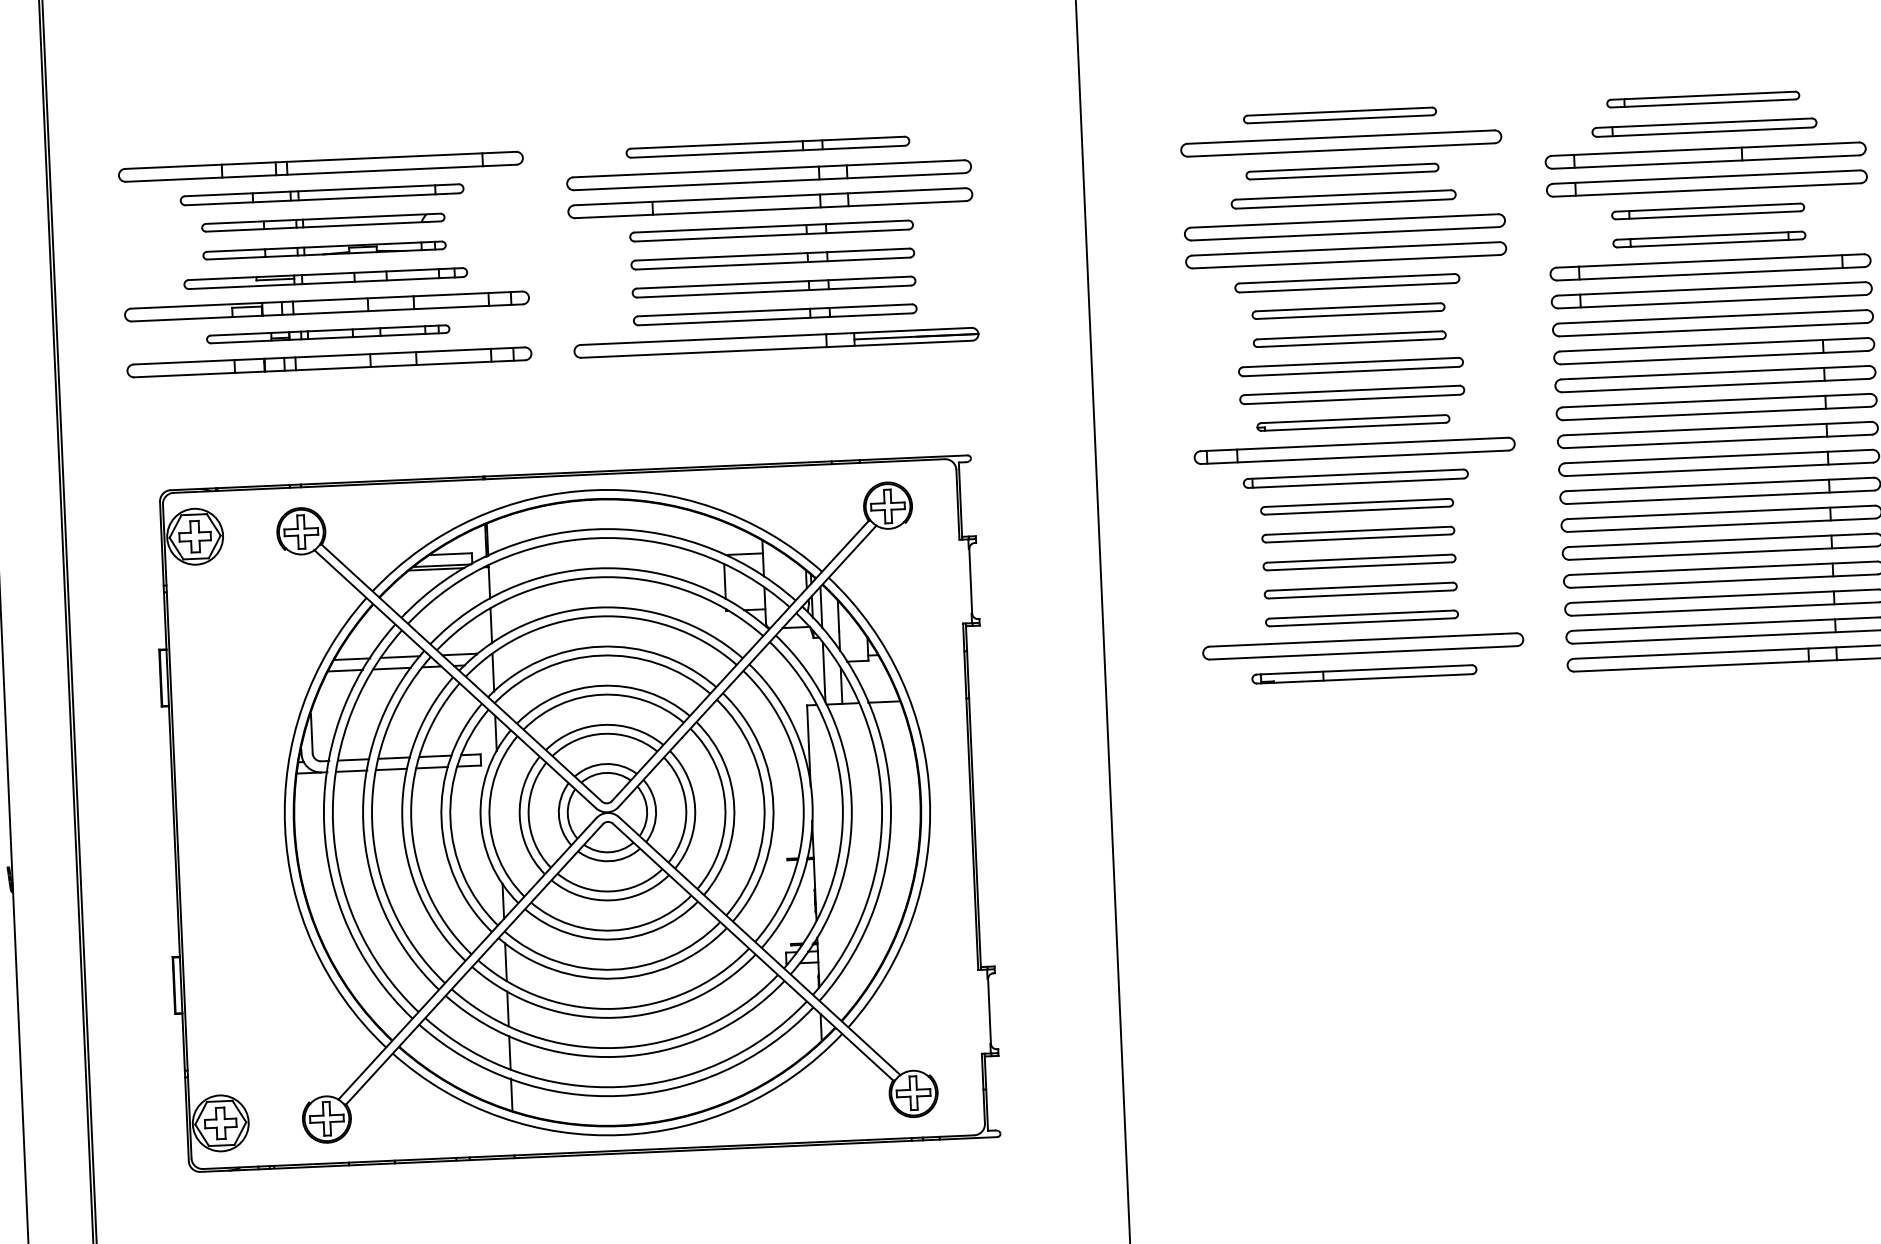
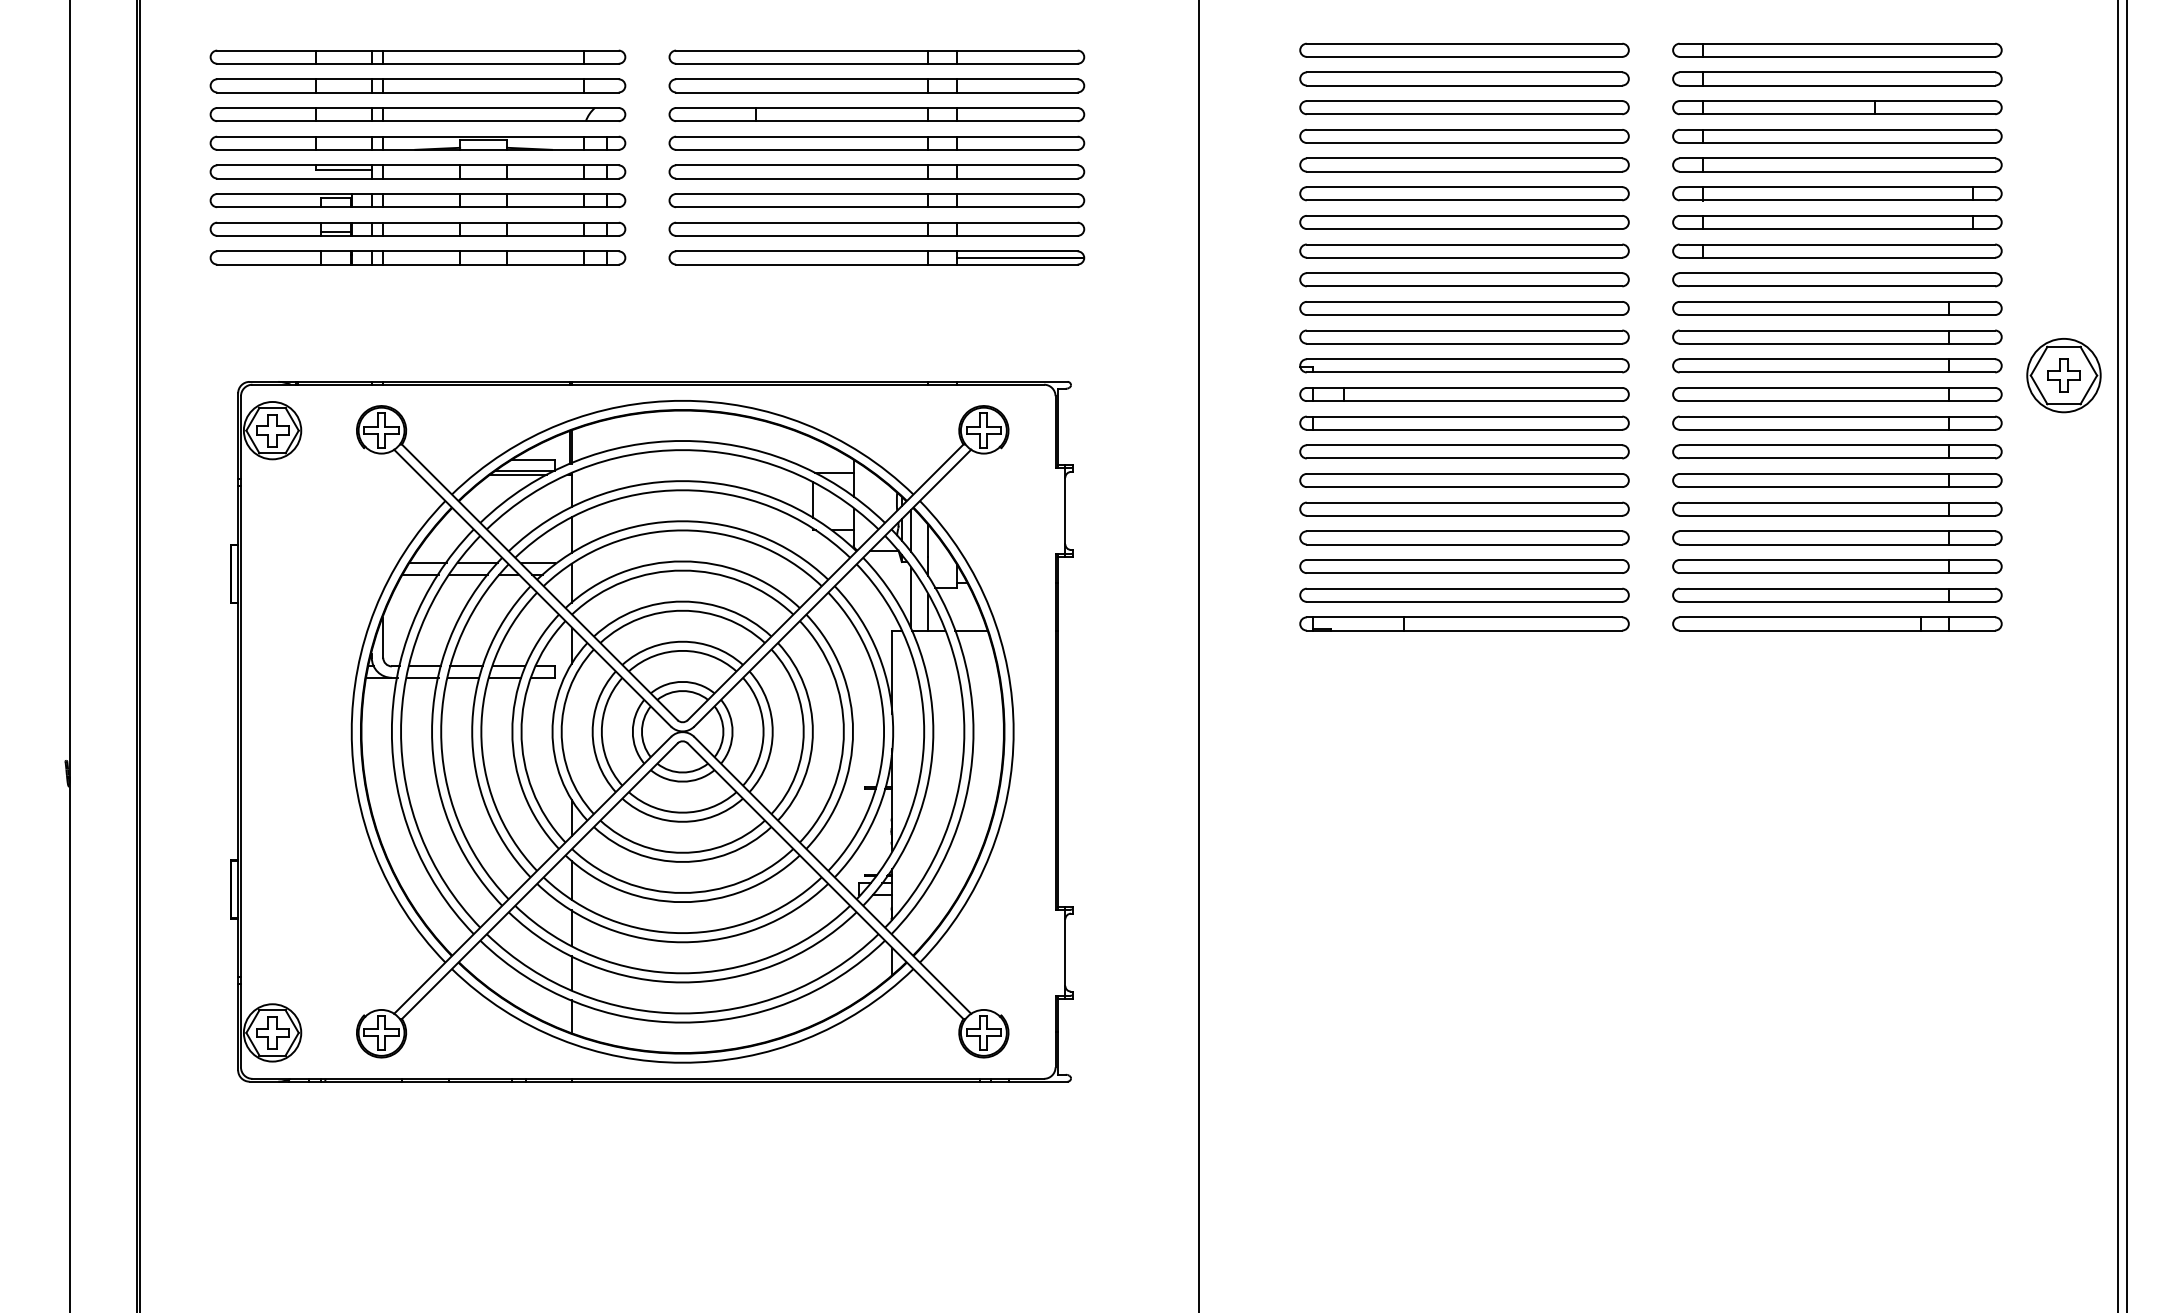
part: (1703, 98) -> (1837, 49), size x1.67
part: (1339, 114) -> (1464, 49), size x1.67
part: (1704, 127) -> (1837, 78), size x1.43
part: (767, 146) -> (876, 56), size x1.43
part: (1342, 171) -> (1464, 107), size x1.67
part: (321, 194) -> (417, 85), size x1.43
part: (1343, 199) -> (1464, 136), size x1.43
part: (1708, 210) -> (1837, 164), size x1.67
part: (322, 222) -> (417, 114), size x1.67
part: (771, 230) -> (876, 142), size x1.43
part: (1709, 239) -> (1837, 193), size x1.67
part: (324, 249) -> (417, 142), size x1.67
part: (772, 258) -> (876, 171), size x1.43
part: (325, 278) -> (417, 171), size x1.43
part: (1347, 283) -> (1464, 222), size x1.43
part: (773, 286) -> (876, 200), size x1.43
part: (1348, 310) -> (1464, 250), size x1.67
part: (774, 314) -> (876, 228), size x1.43
part: (327, 333) -> (417, 228), size x1.67
part: (1349, 338) -> (1464, 279), size x1.67
part: (1350, 367) -> (1464, 308), size x1.43
part: (1352, 394) -> (1464, 336), size x1.43
part: (1353, 422) -> (1464, 365), size x1.67
part: (1355, 478) -> (1464, 422), size x1.43
part: (1357, 506) -> (1464, 451), size x1.67
part: (1358, 534) -> (1464, 480), size x1.67
part: (1359, 561) -> (1464, 508), size x1.67
part: (1360, 590) -> (1464, 537), size x1.67
part: (1361, 618) -> (1464, 566), size x1.67
part: (1364, 673) -> (1464, 623), size x1.43

